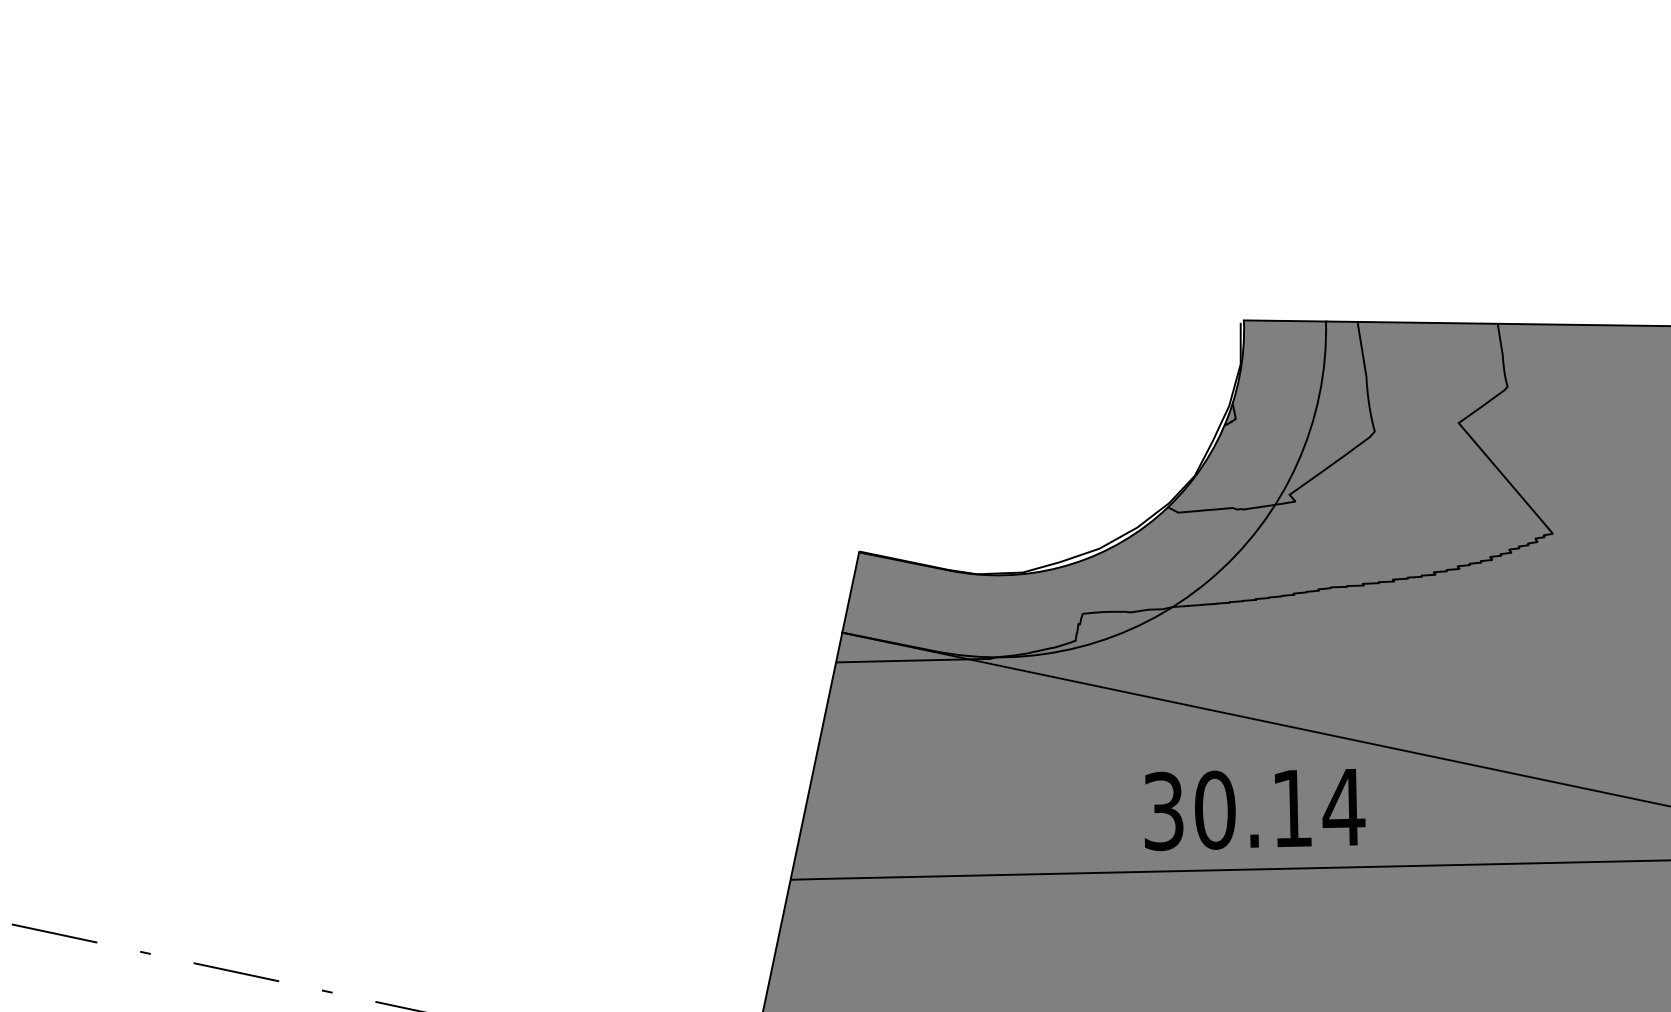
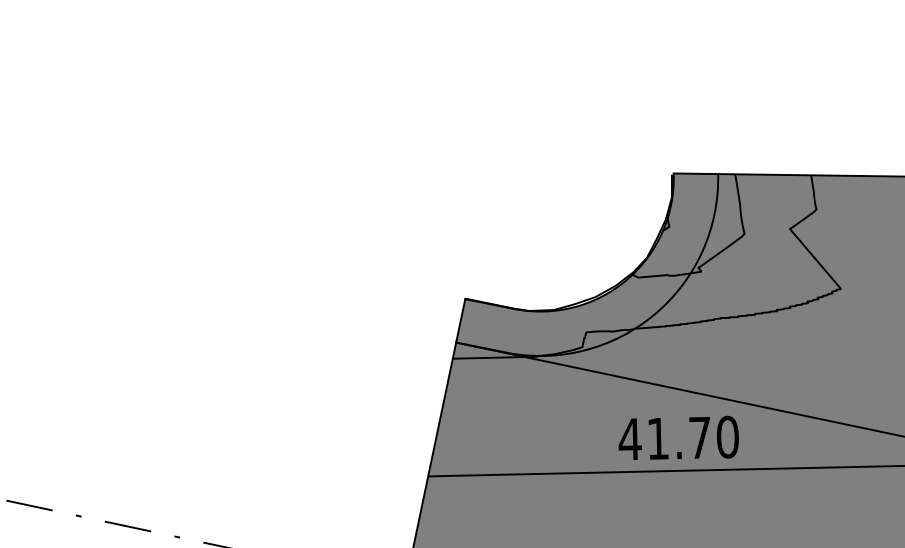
text: (1252, 807) -> (678, 437), 30.14 -> 41.70

